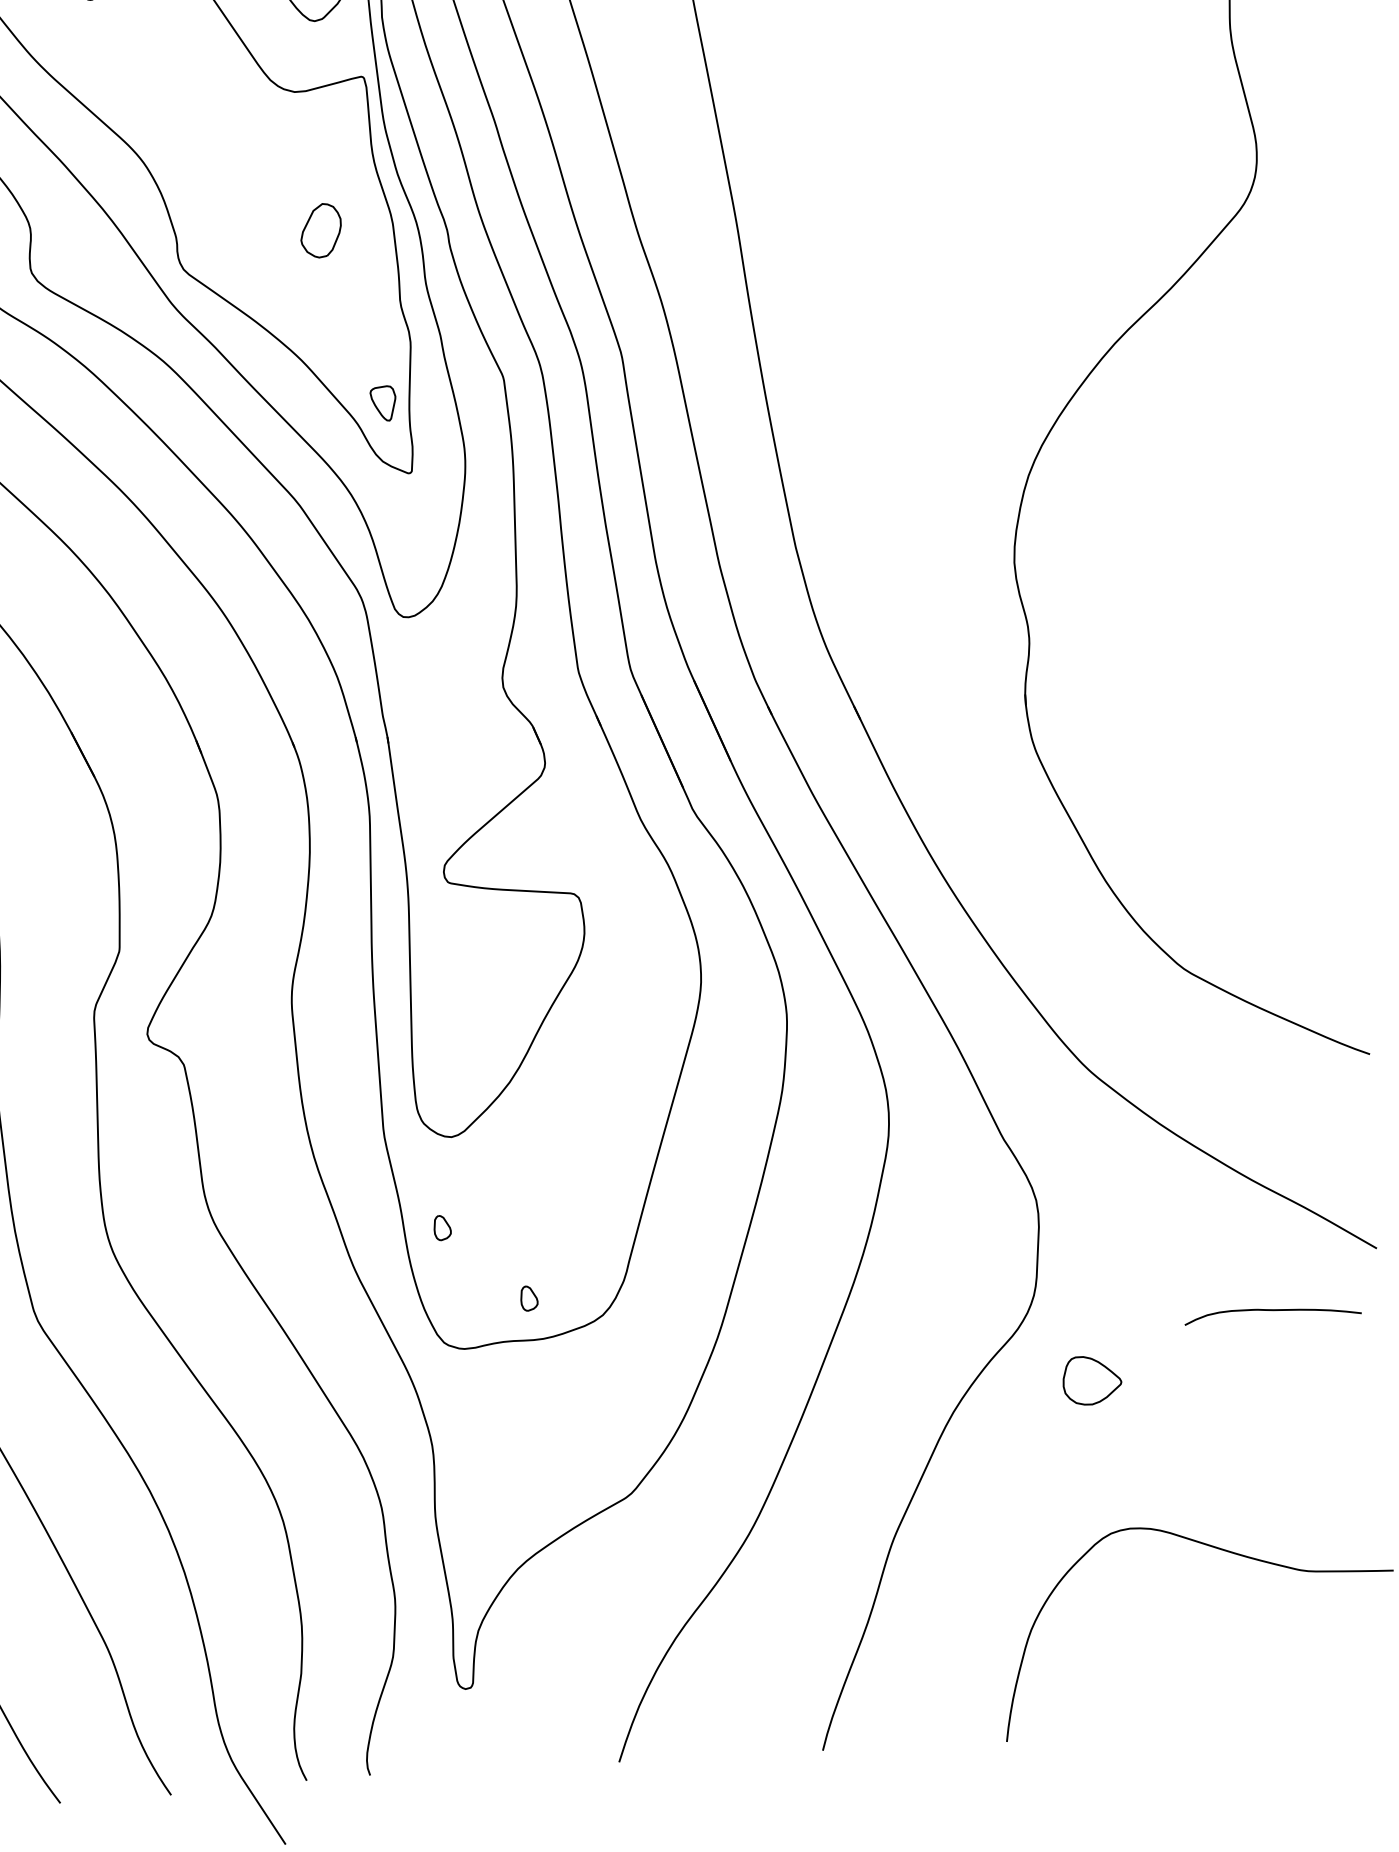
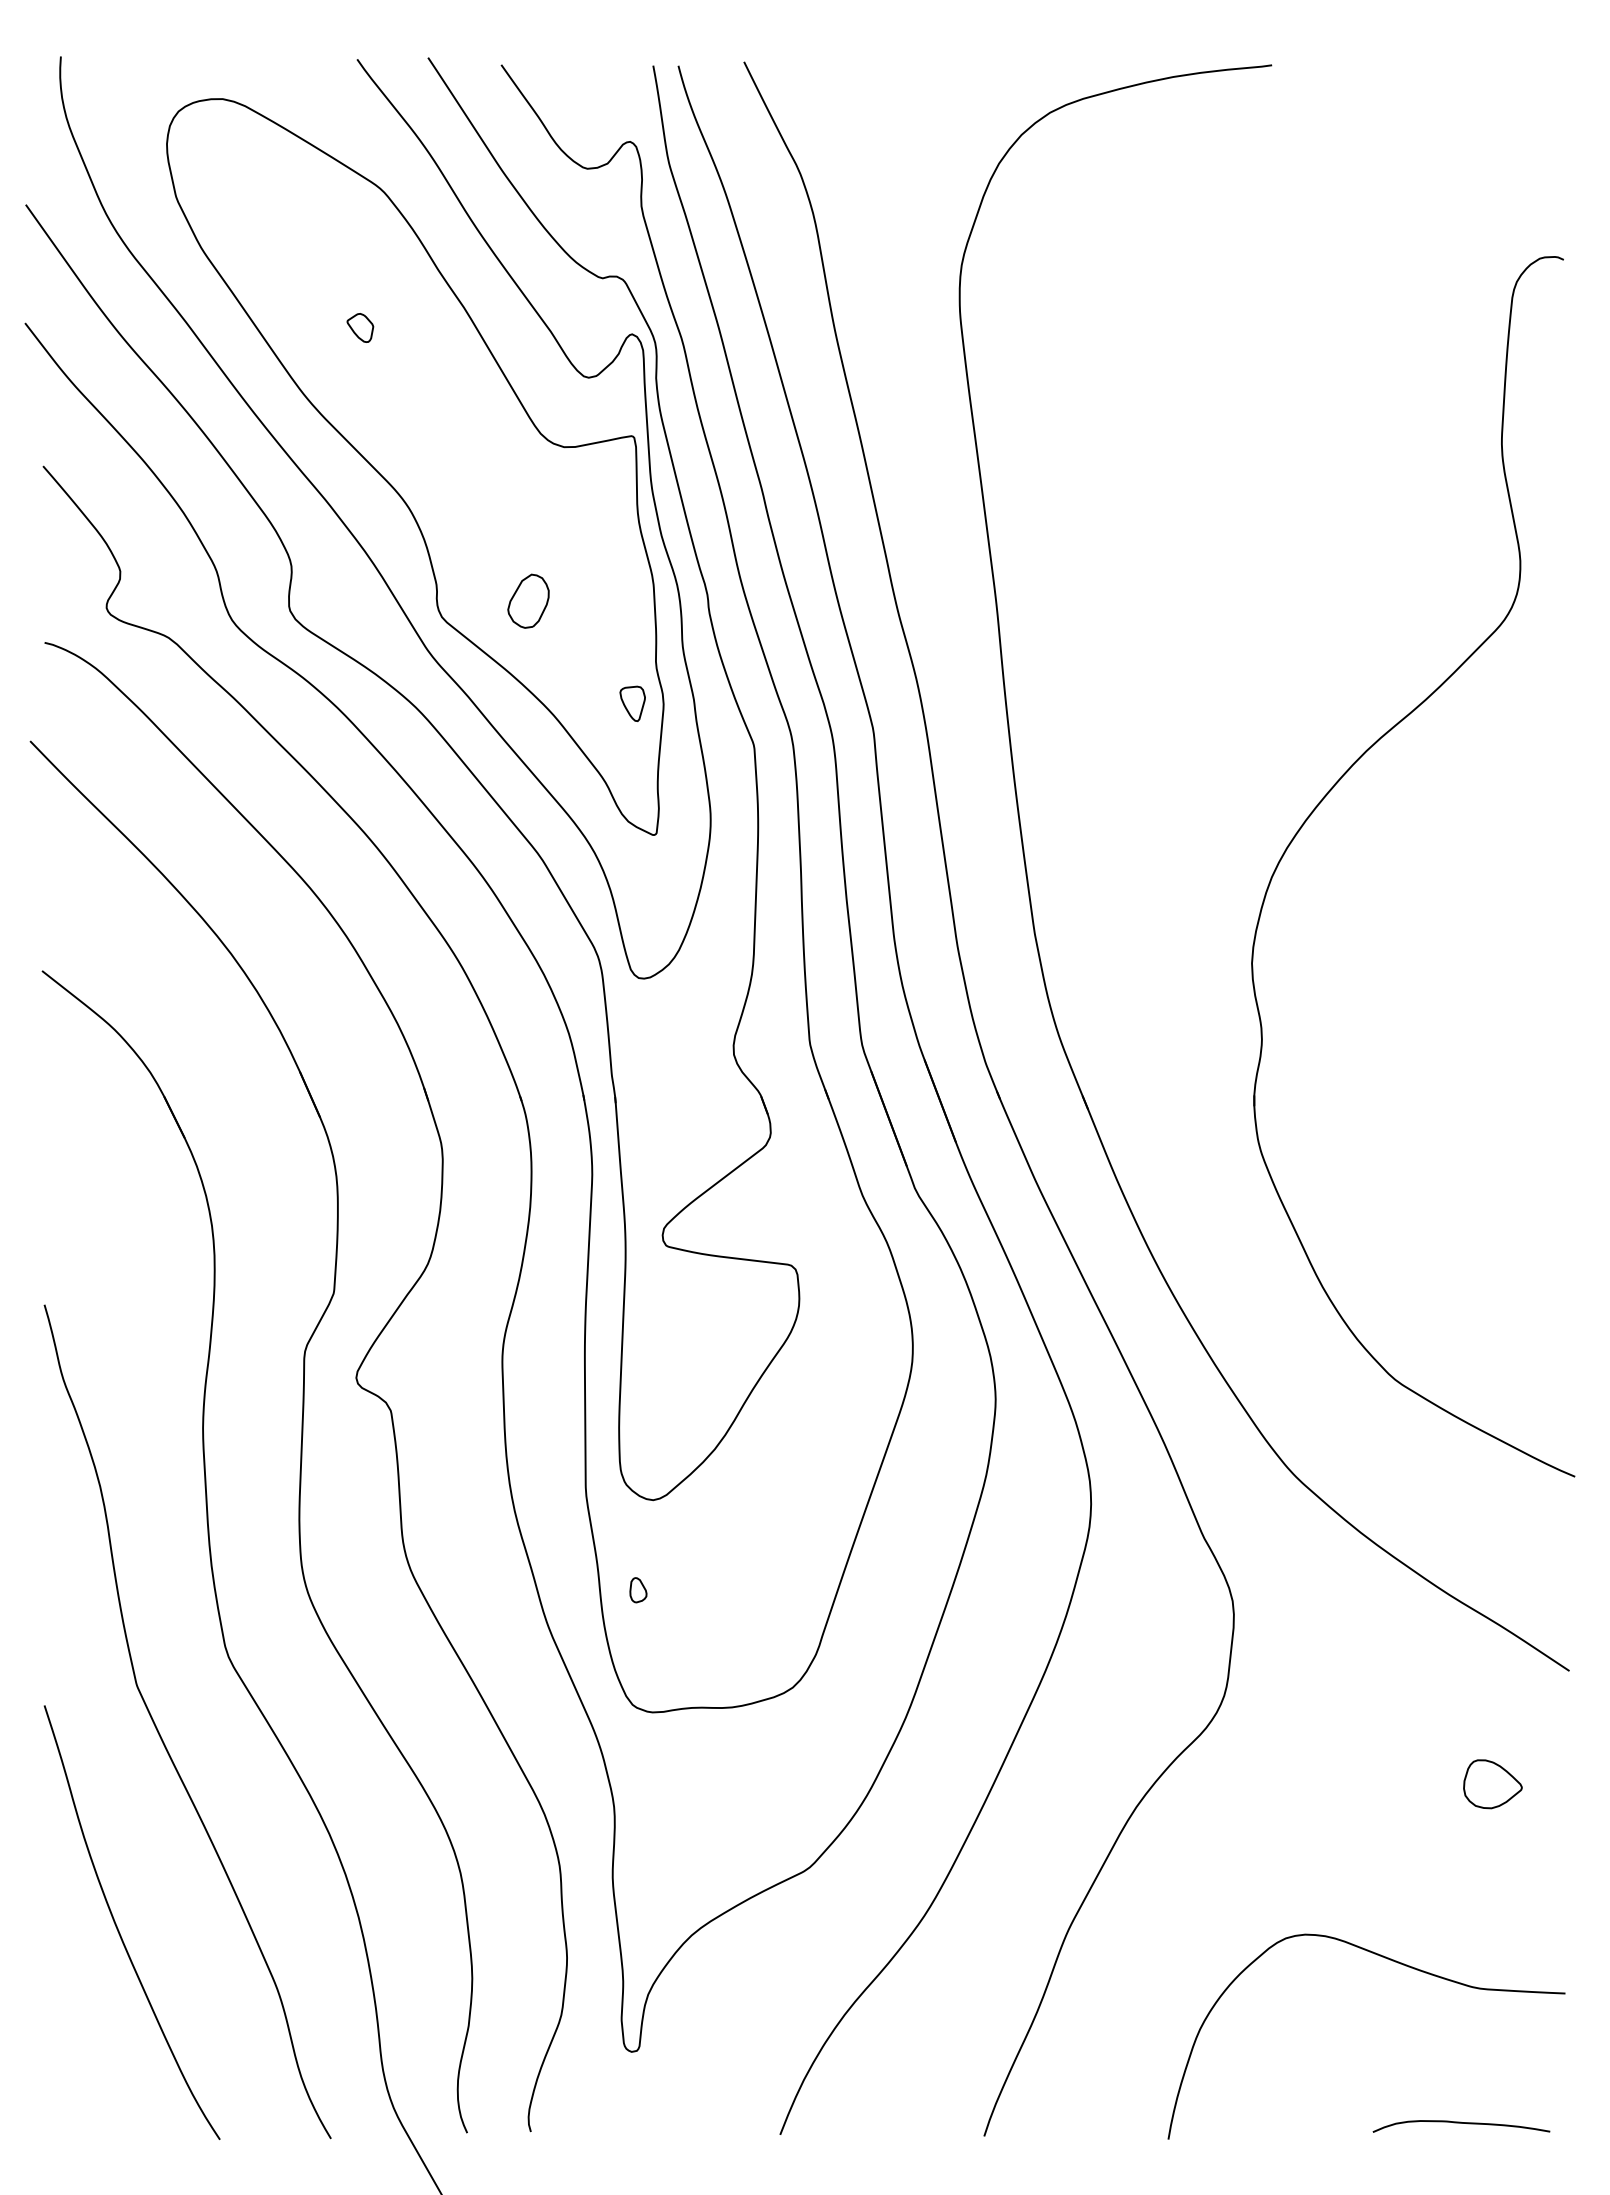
part: (320, 229) -> (528, 600), moved
part: (383, 403) -> (632, 703), moved
part: (529, 1298) -> (720, 1666), removed
curve: (1272, 1310) -> (1461, 2123), moved
part: (1091, 1380) -> (1492, 1784), moved

